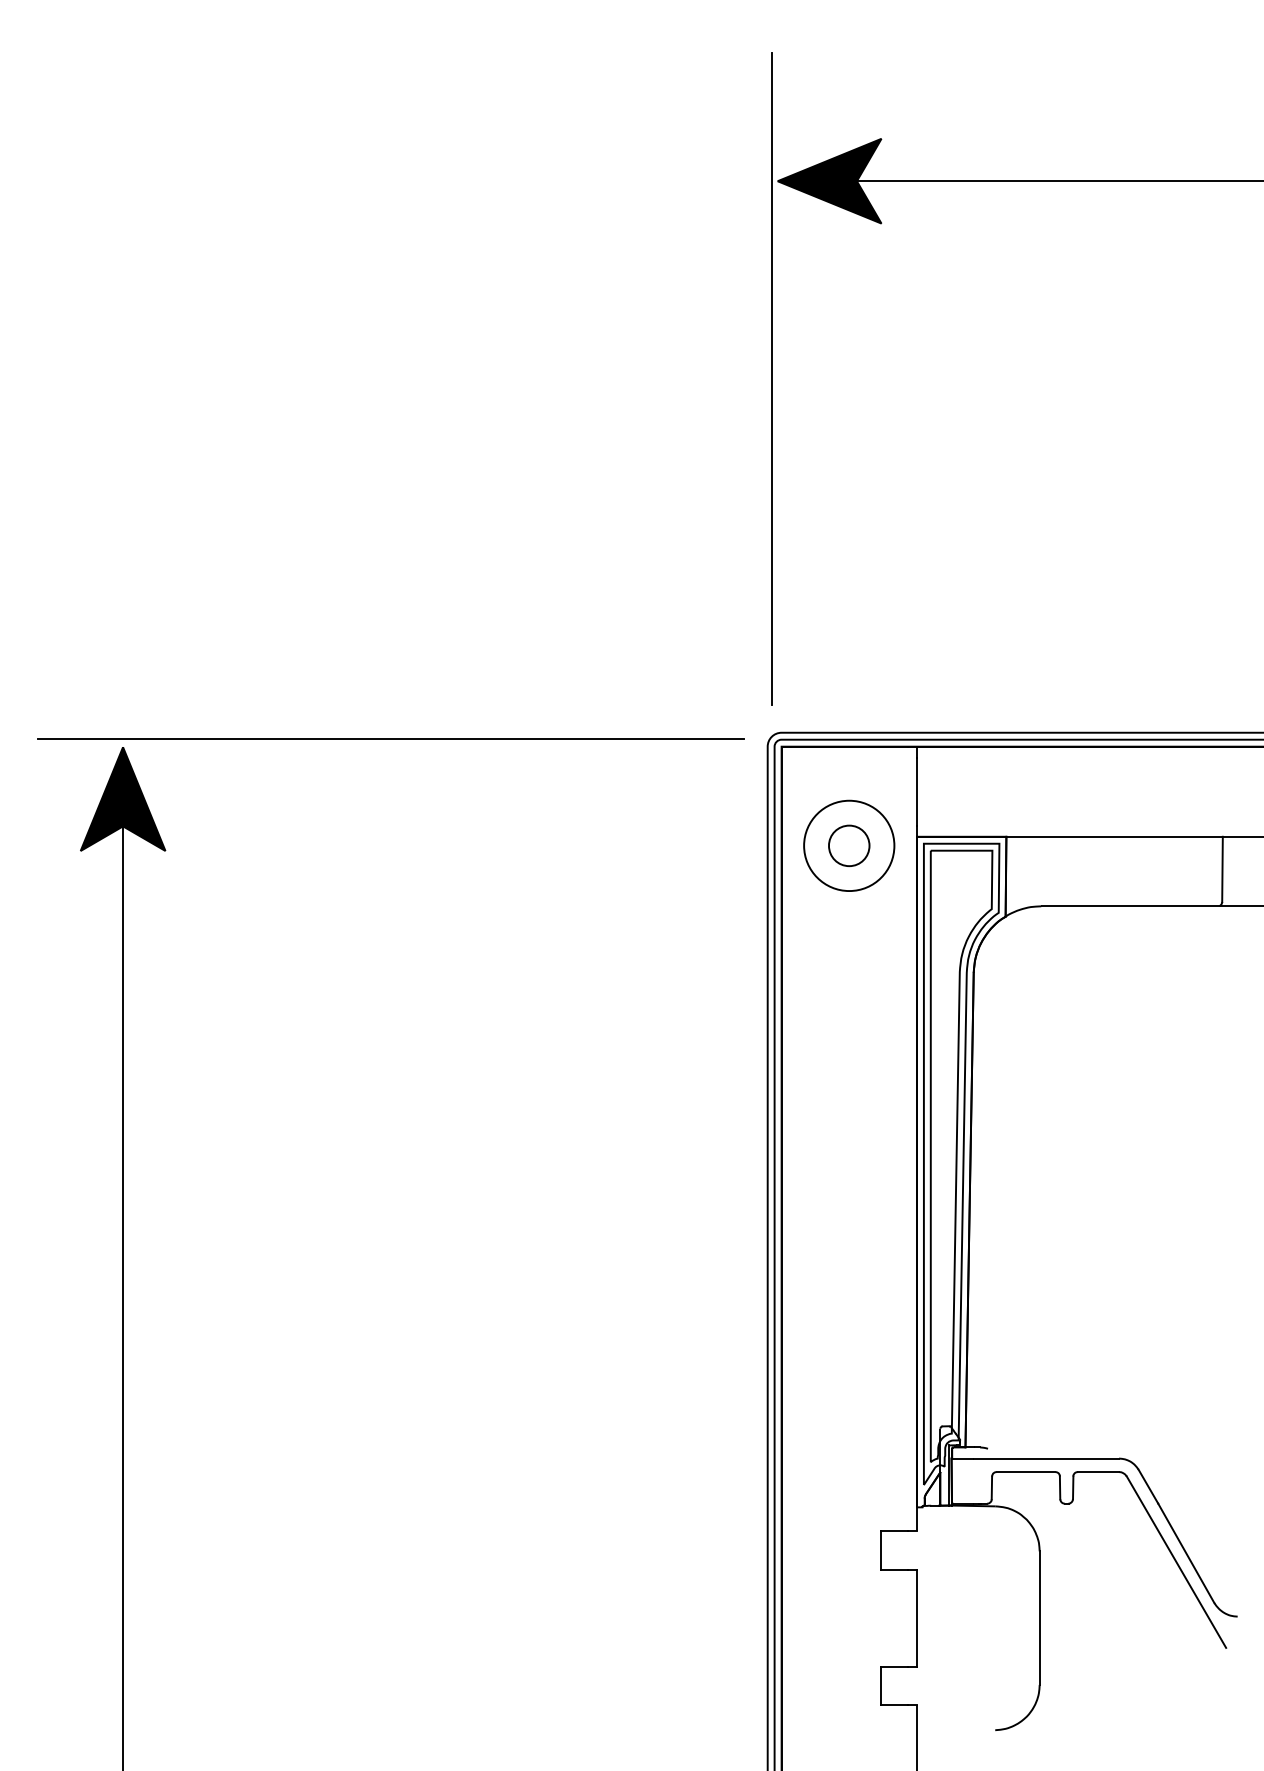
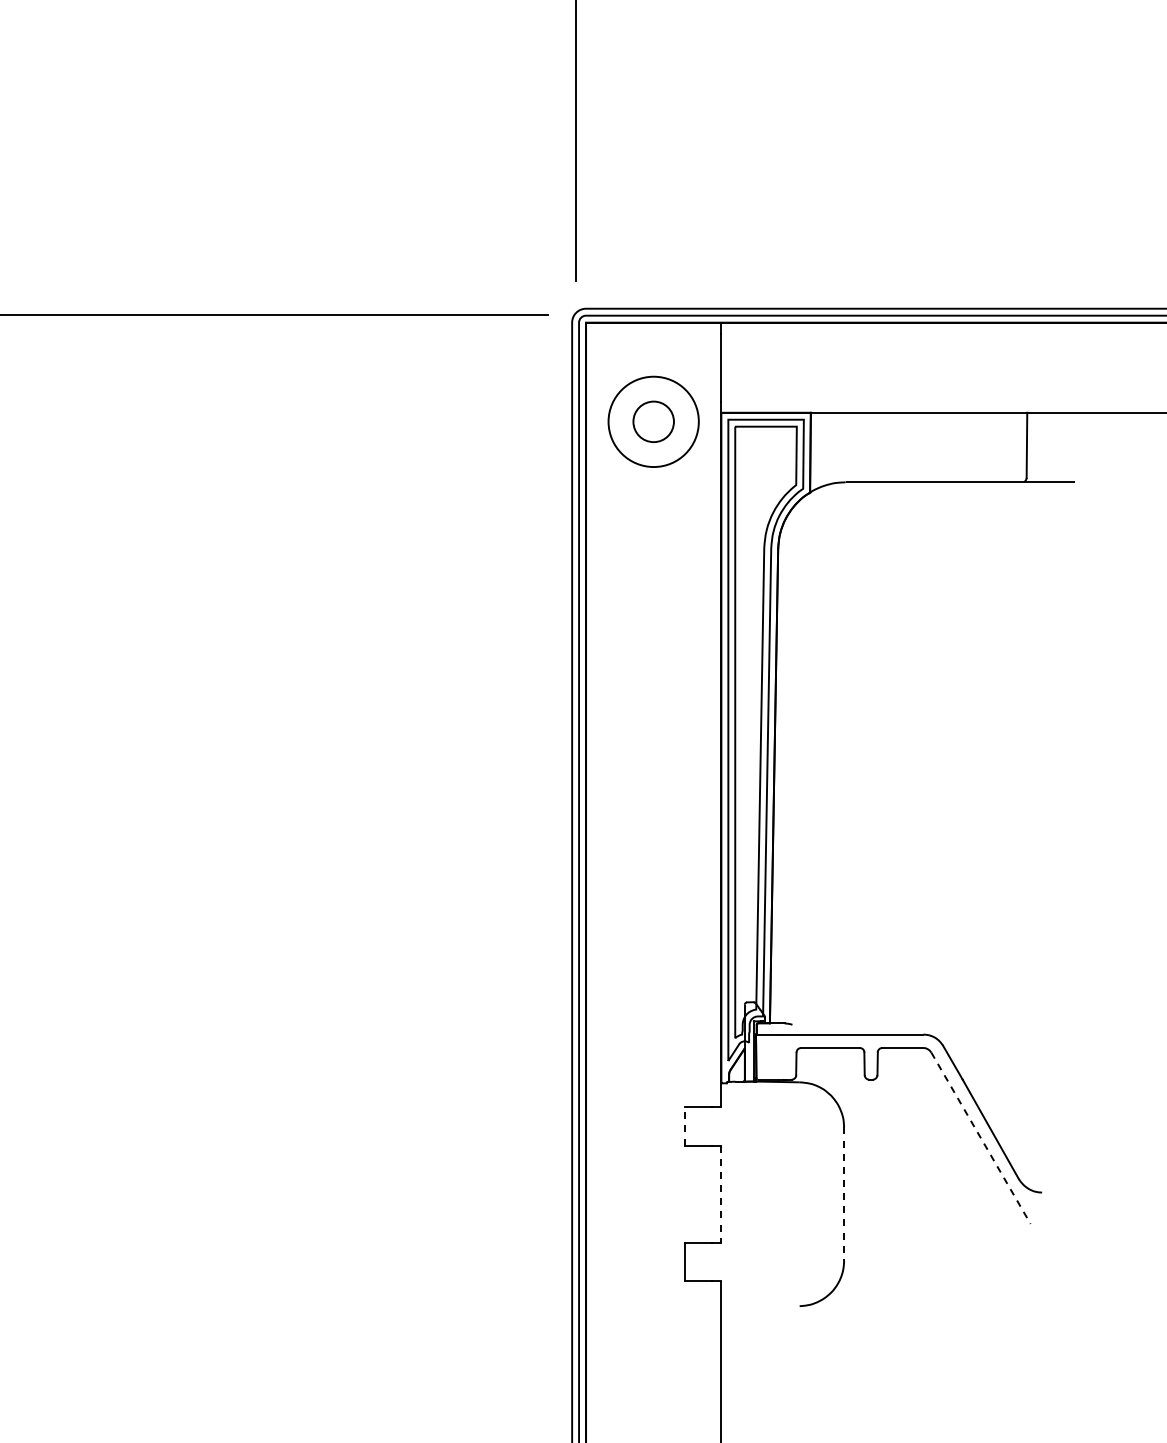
line: (880, 1549) -> (684, 1125), solid -> dashed
line: (1176, 1562) -> (980, 1138), solid -> dashed
line: (916, 1618) -> (720, 1194), solid -> dashed
line: (1039, 1618) -> (843, 1194), solid -> dashed

